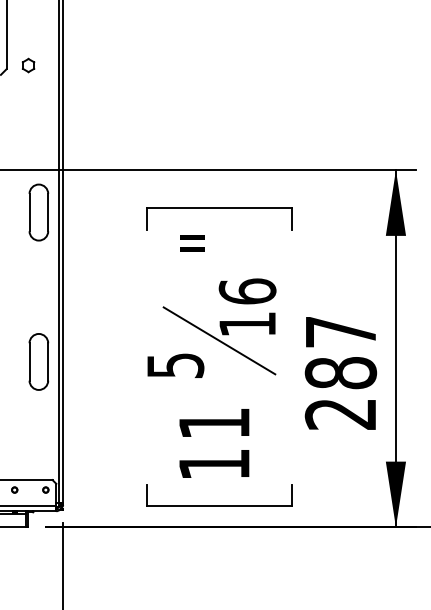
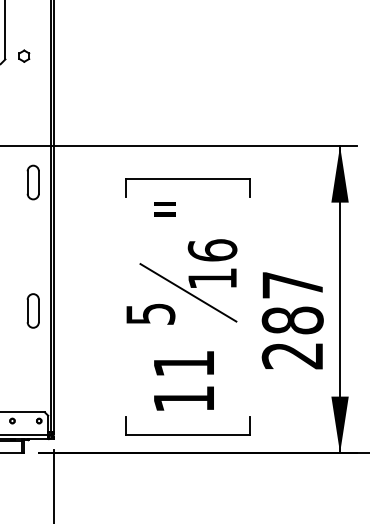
part: (39, 212) -> (33, 182), size x0.7
part: (39, 361) -> (33, 310), size x0.7

